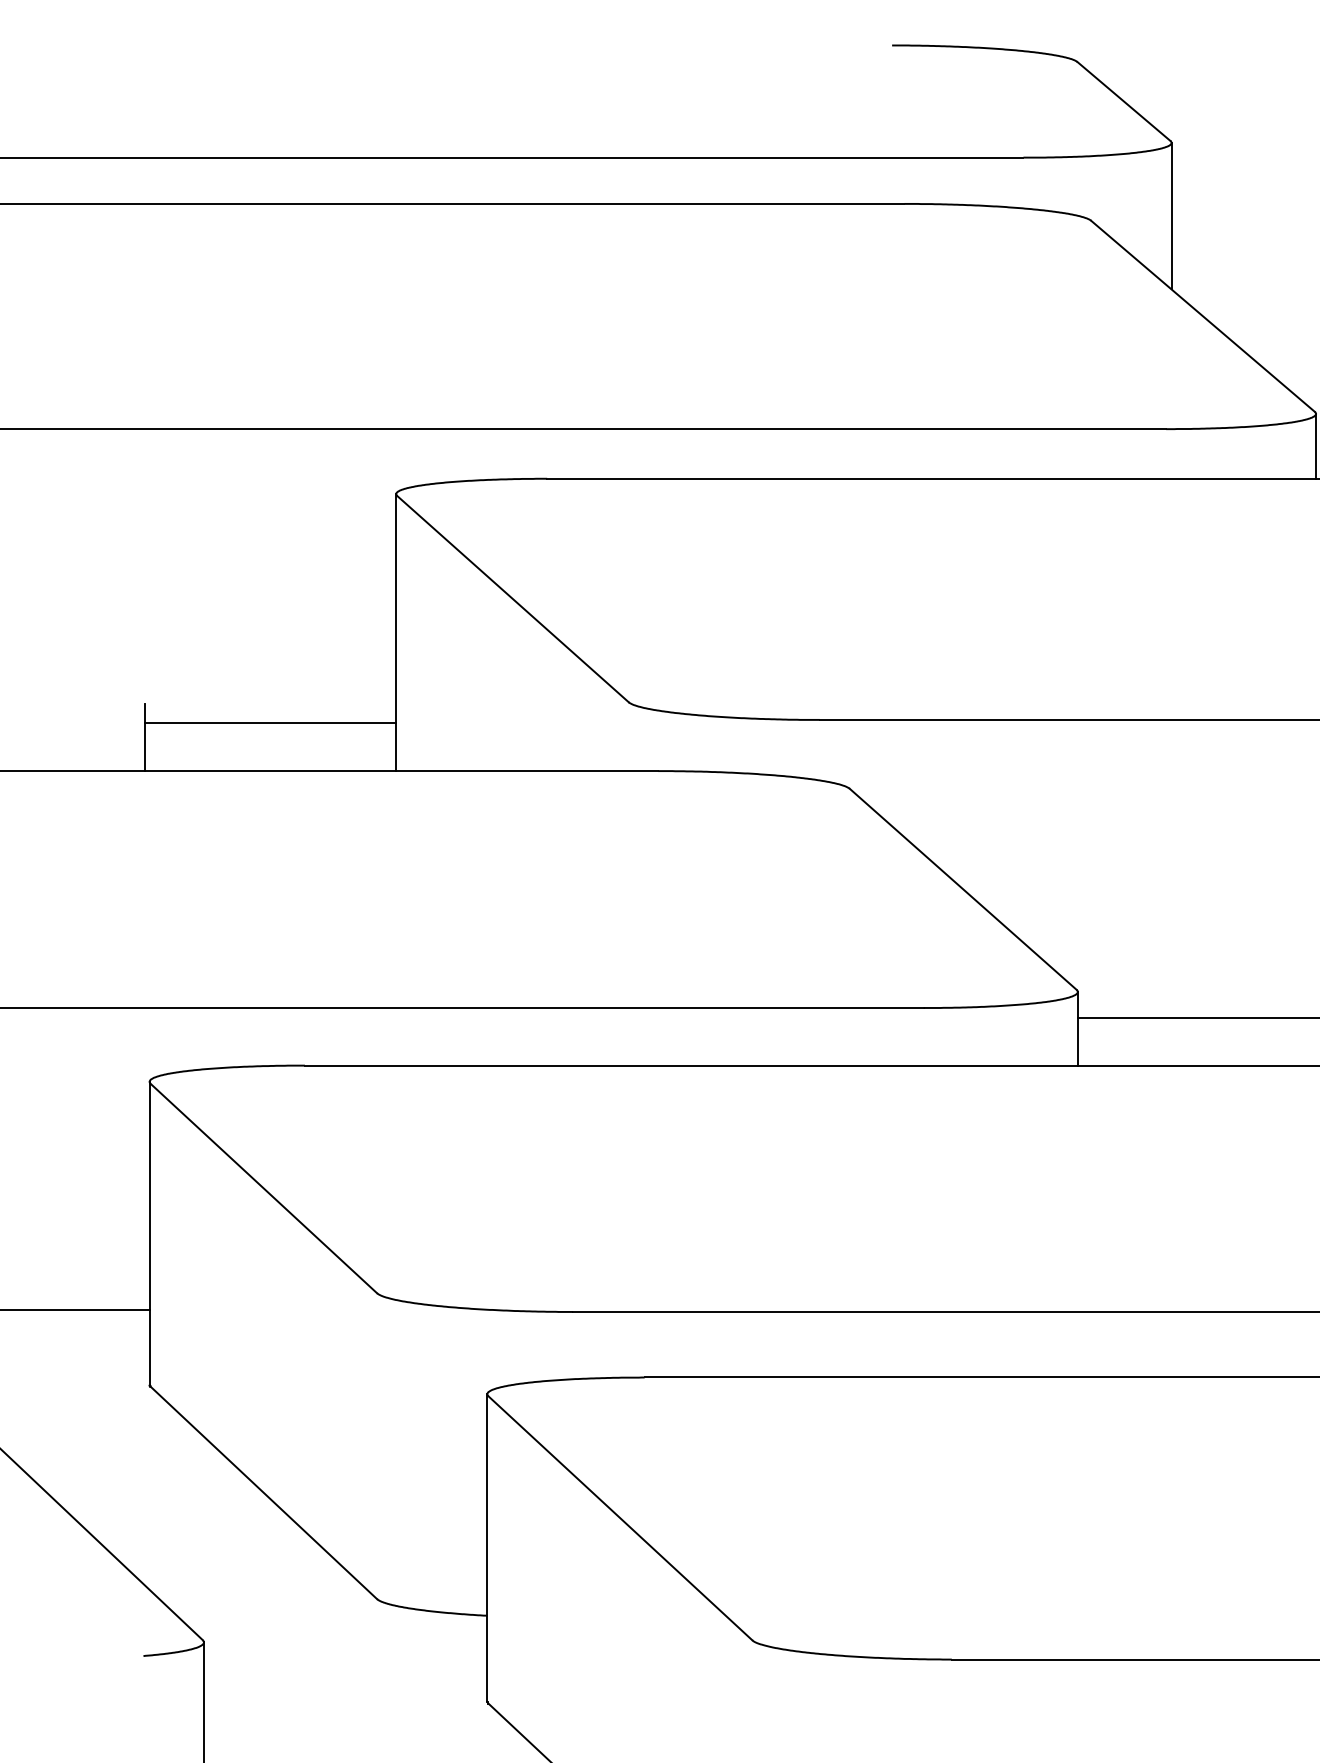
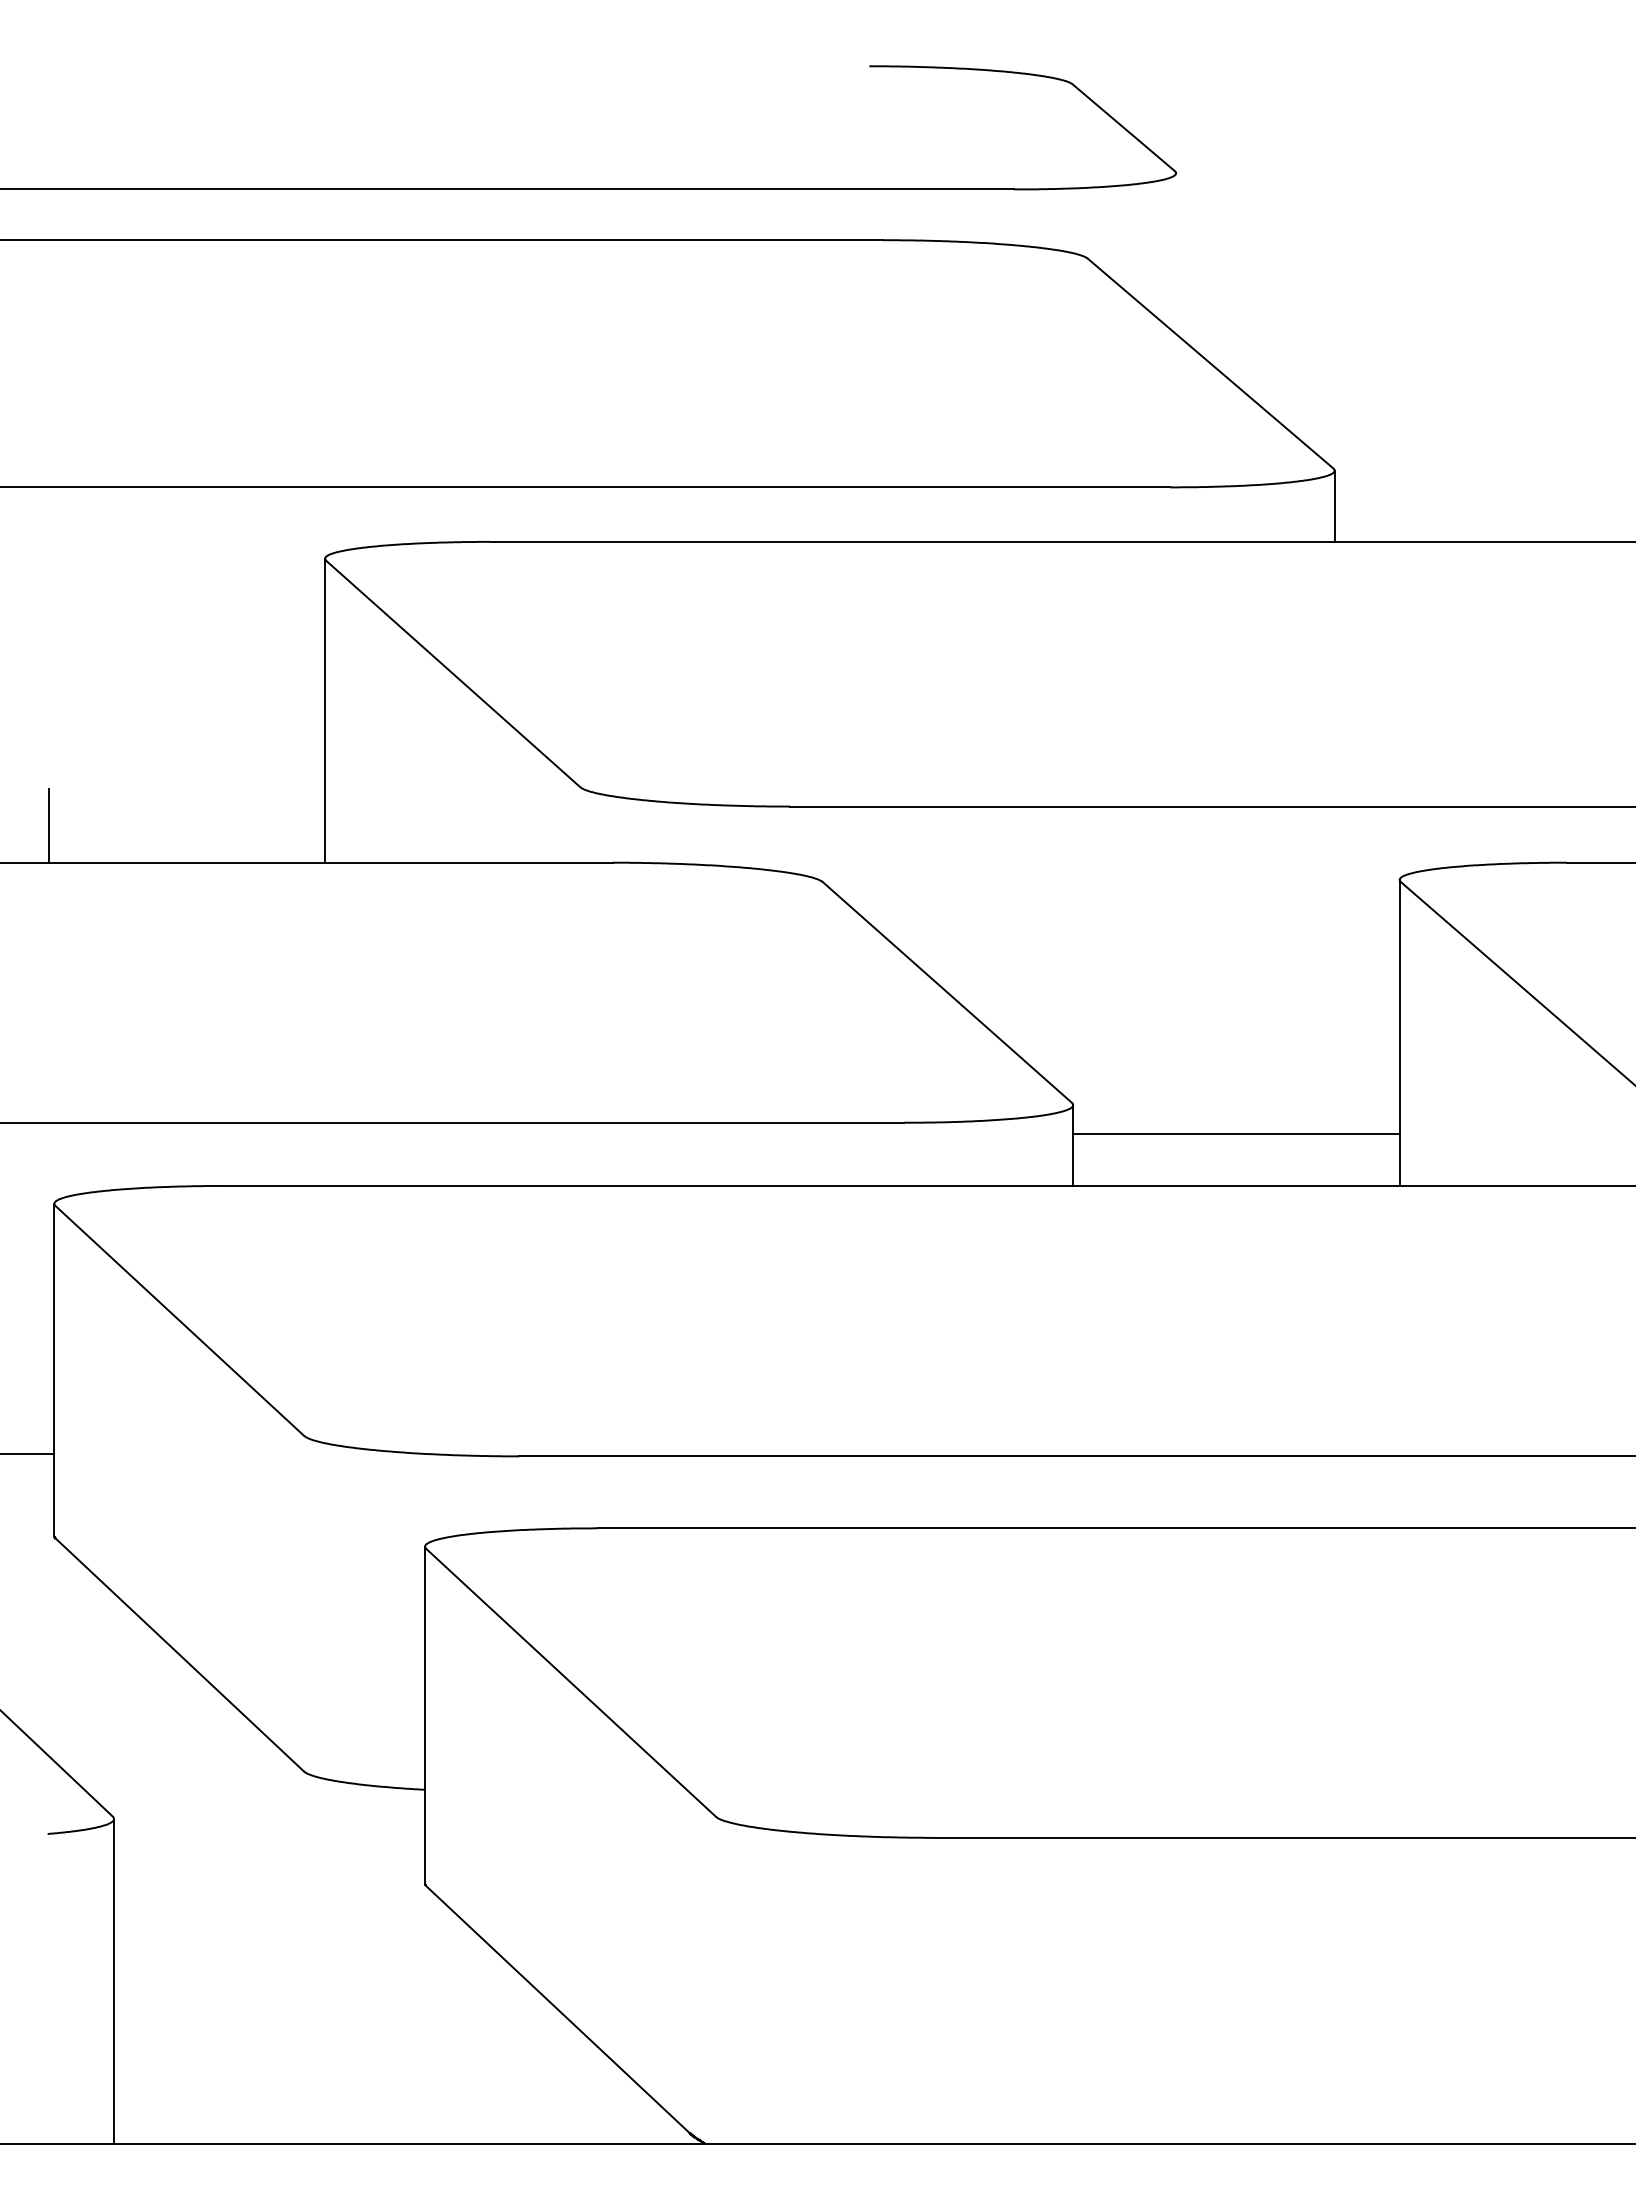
line: (1171, 216) -> (1176, 253), removed
line: (270, 722) -> (187, 809), removed

